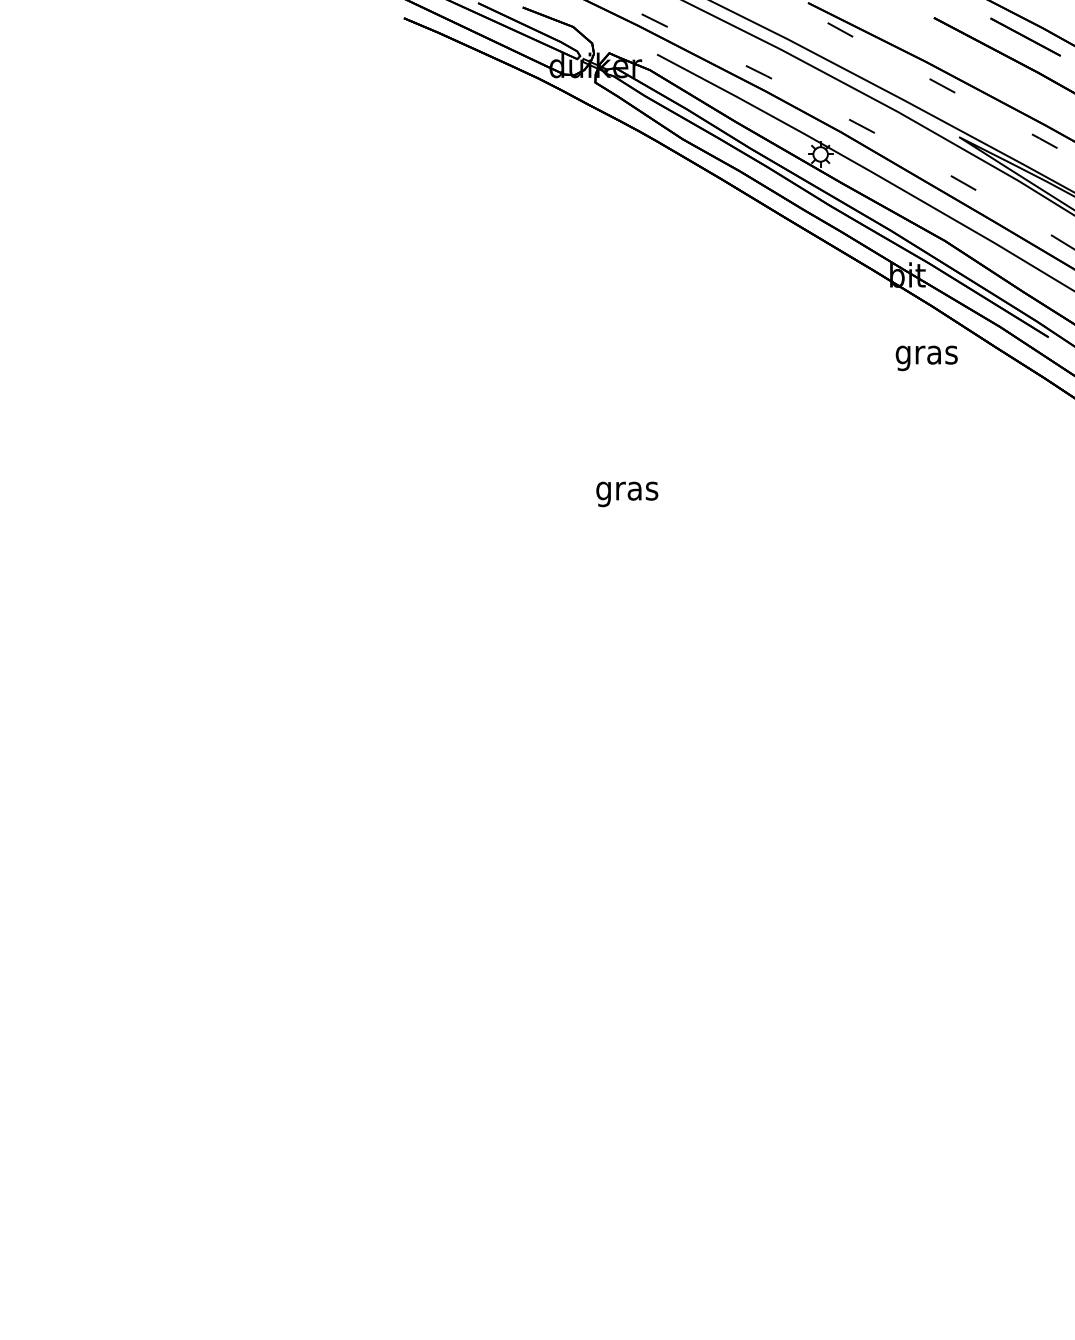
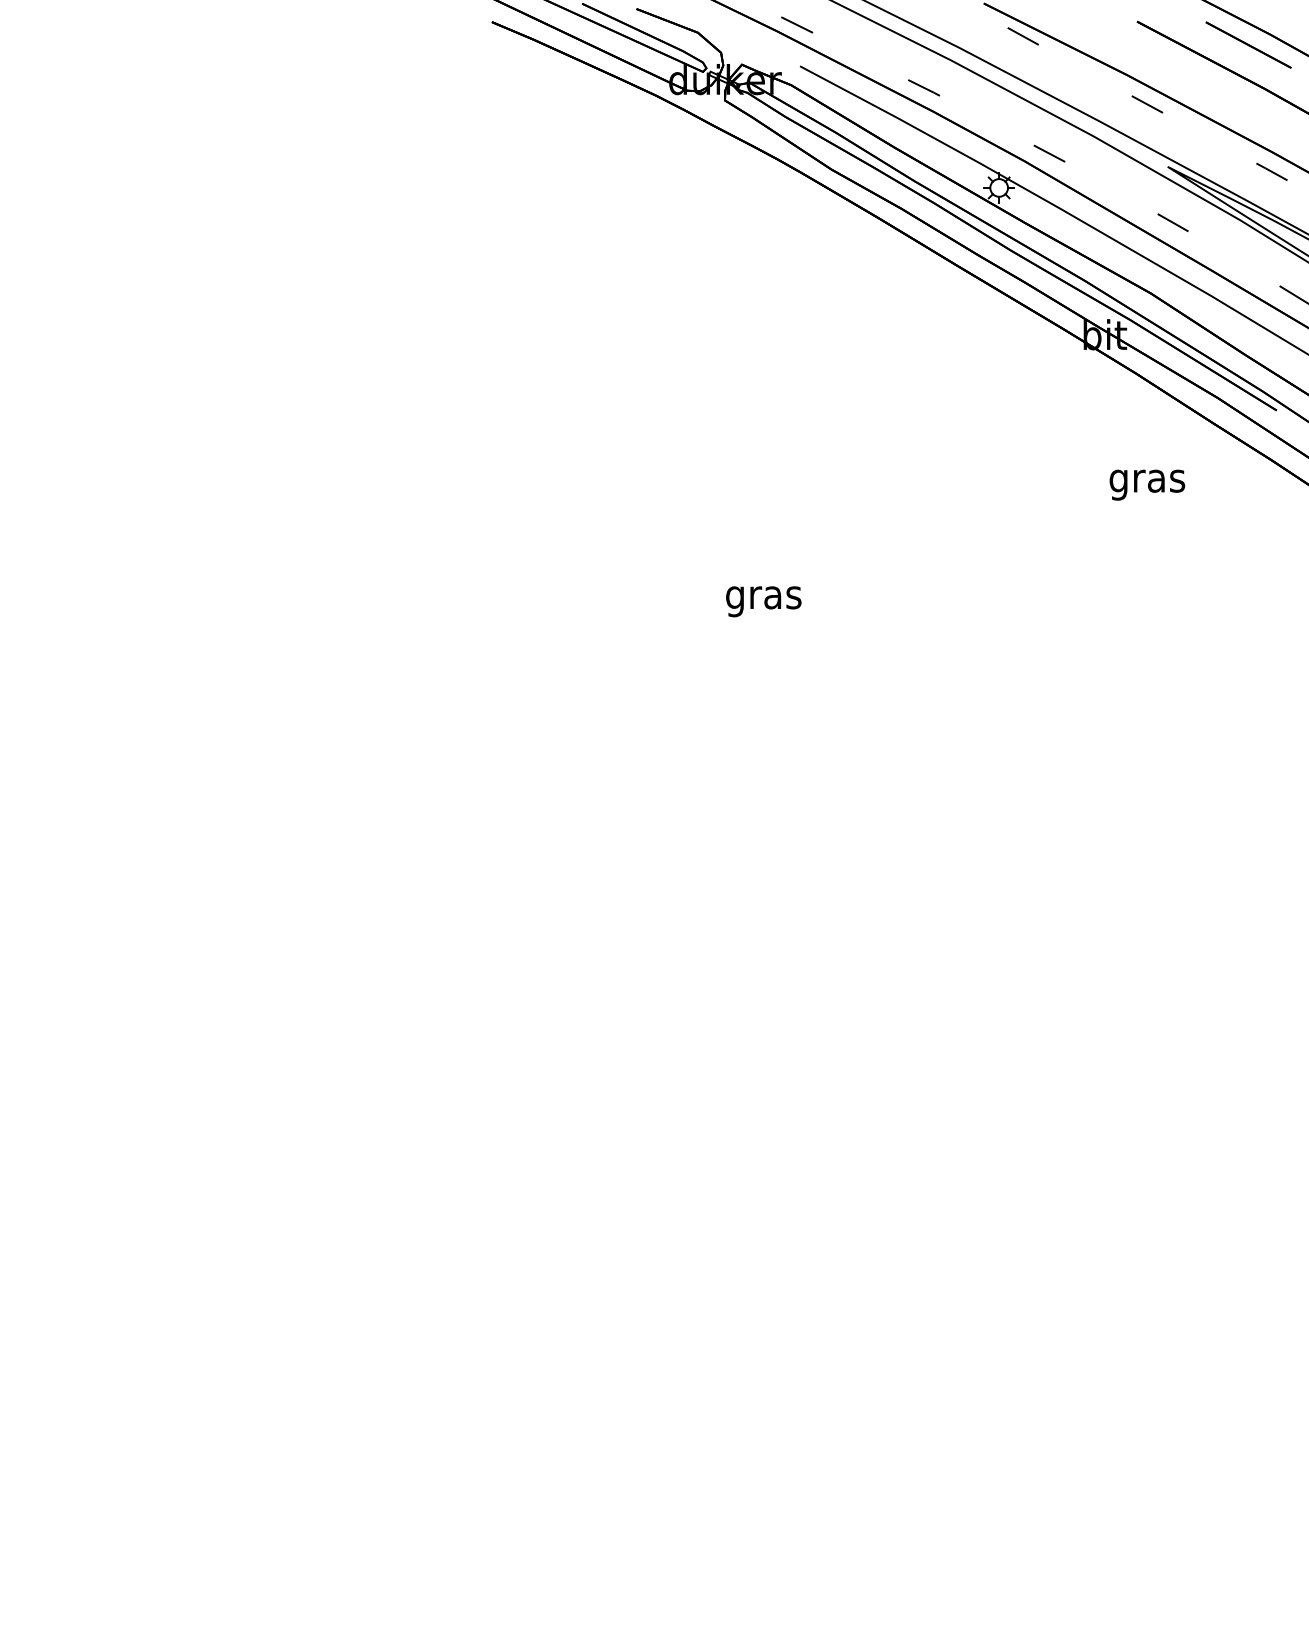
text: (926, 357) -> (1147, 484), moved

